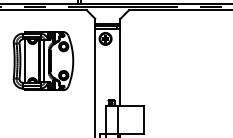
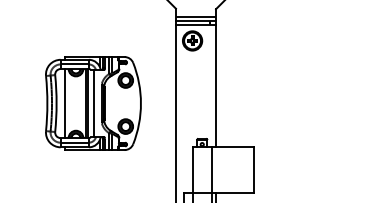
part: (43, 61) -> (93, 104), moved

